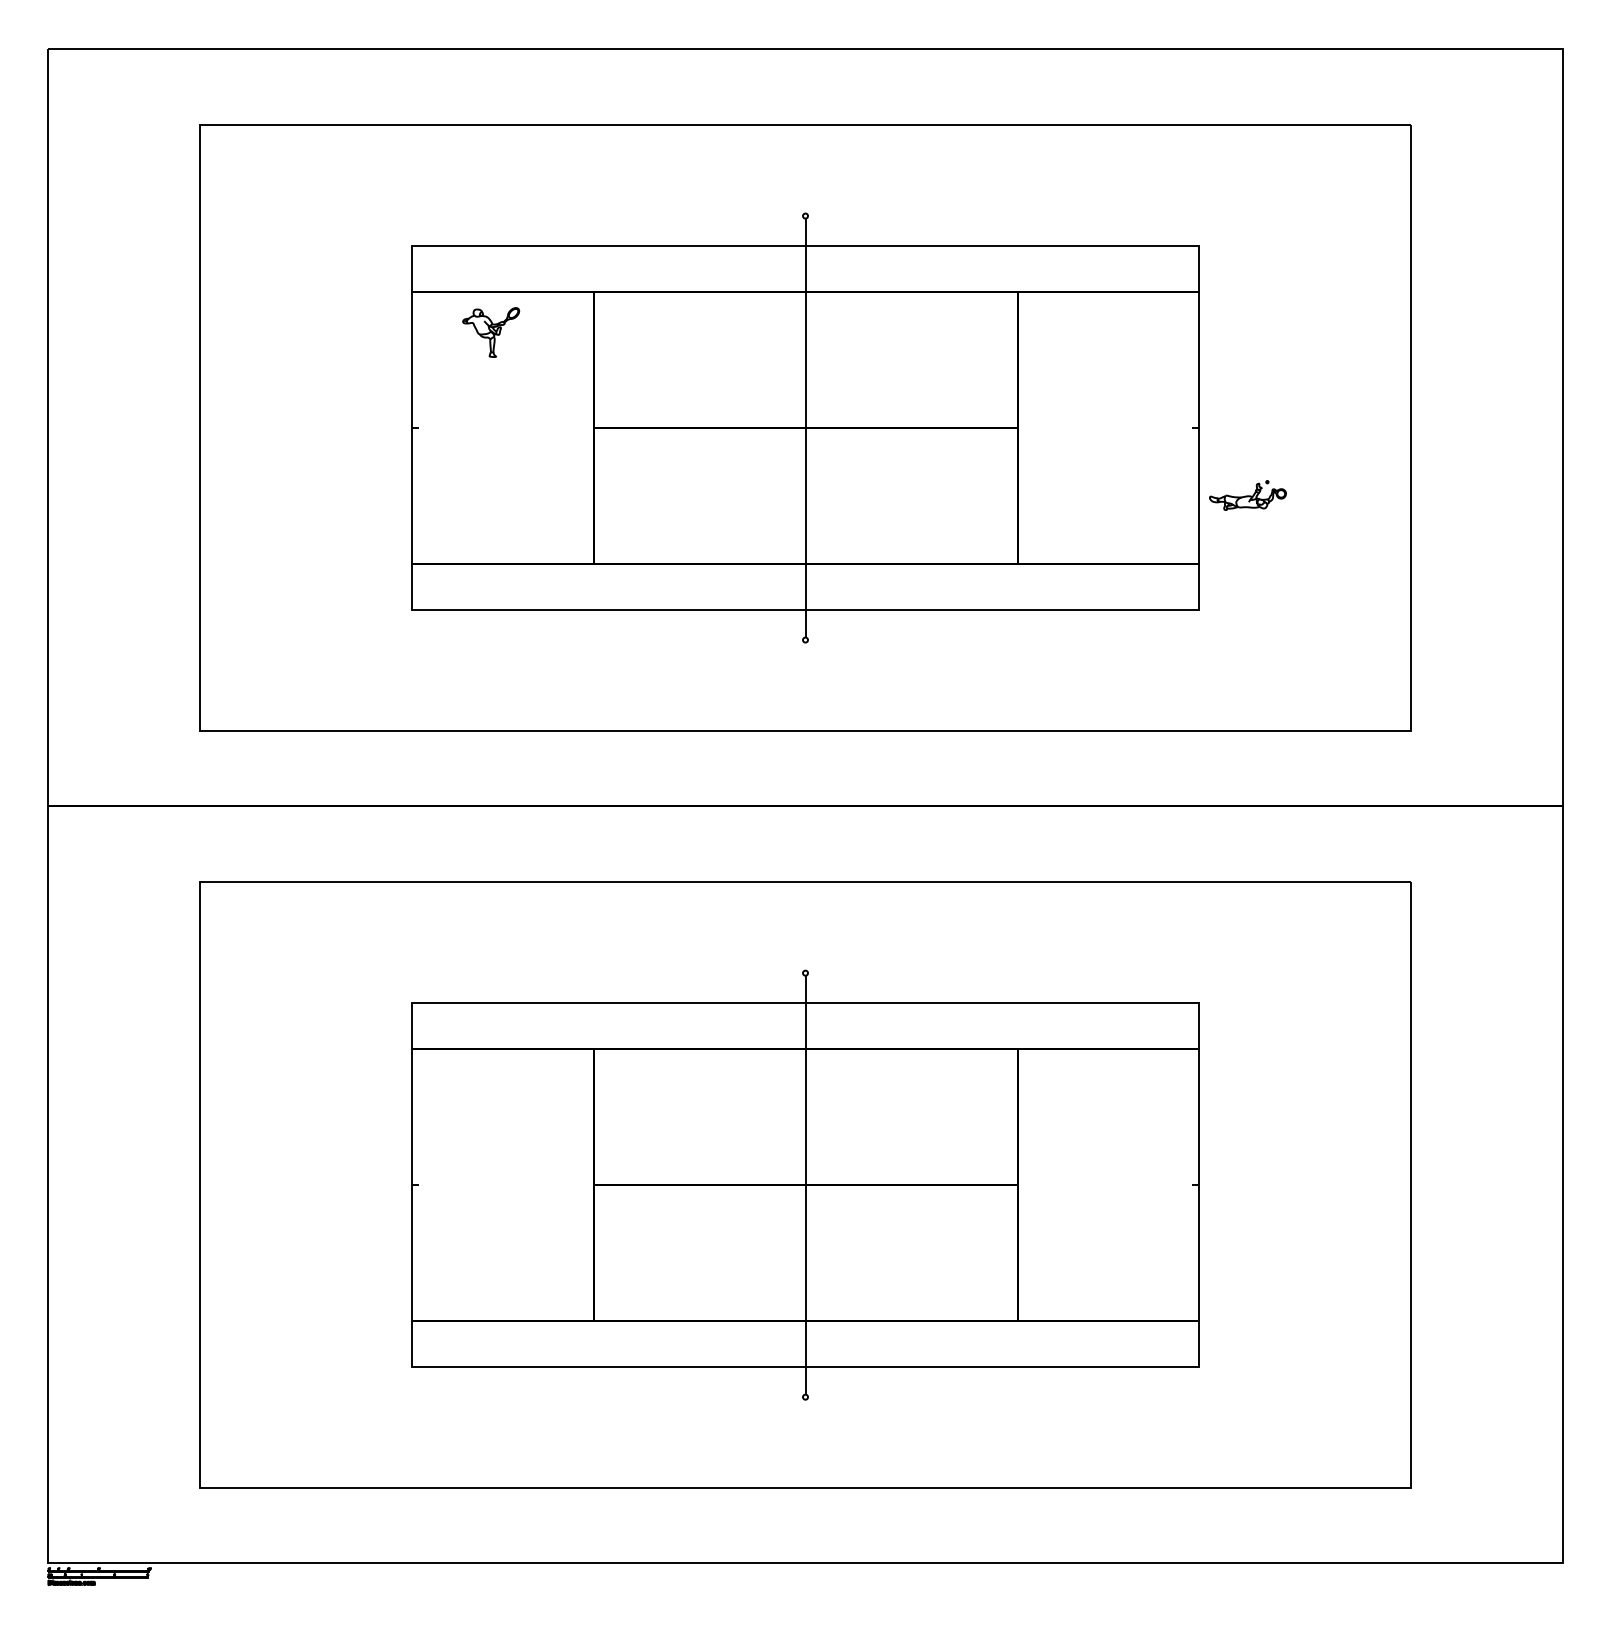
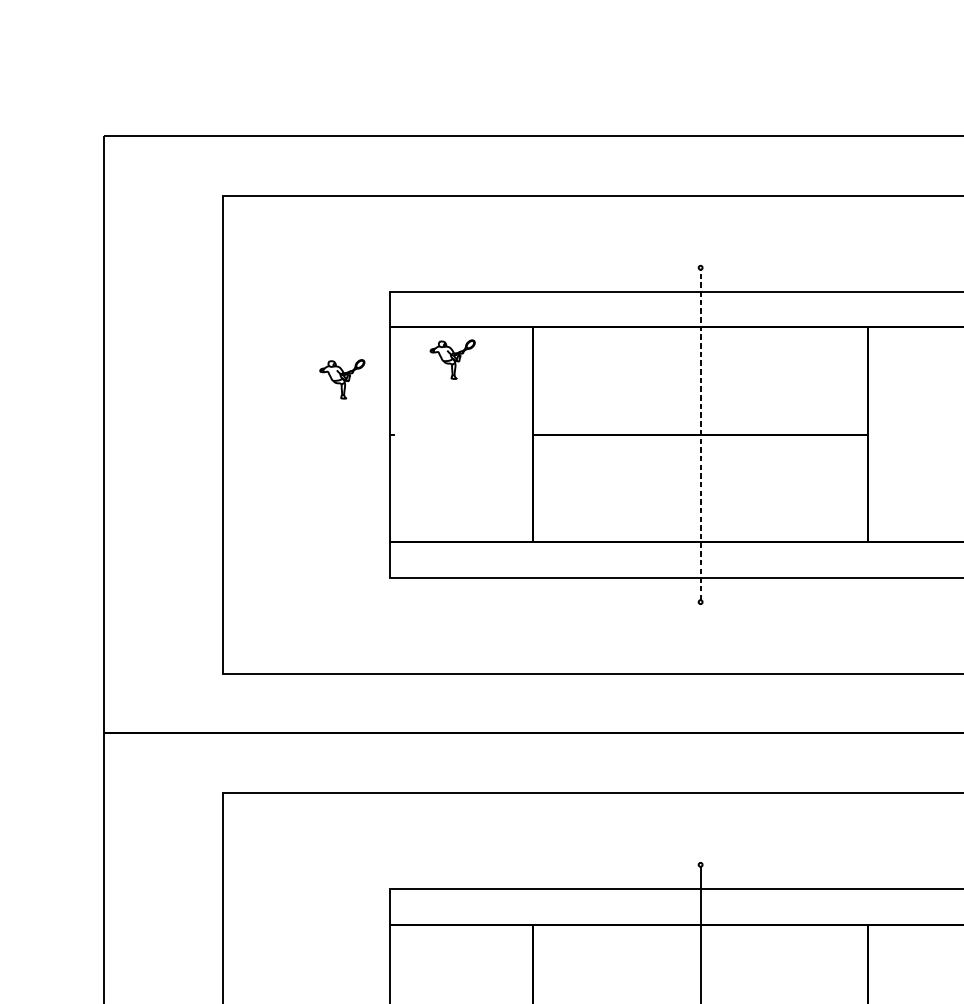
part: (351, 357) -> (342, 379), added
line: (805, 427) -> (700, 434), solid -> dashed

